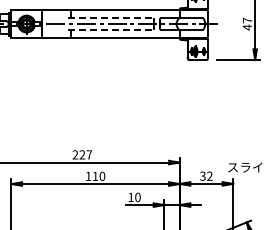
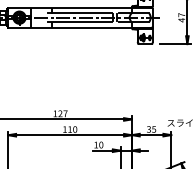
line: (108, 17) -> (79, 12), dashed -> solid
line: (108, 30) -> (79, 22), dashed -> solid
text: (75, 154) -> (55, 113), 227 -> 127
text: (209, 175) -> (153, 128), 32 -> 35

